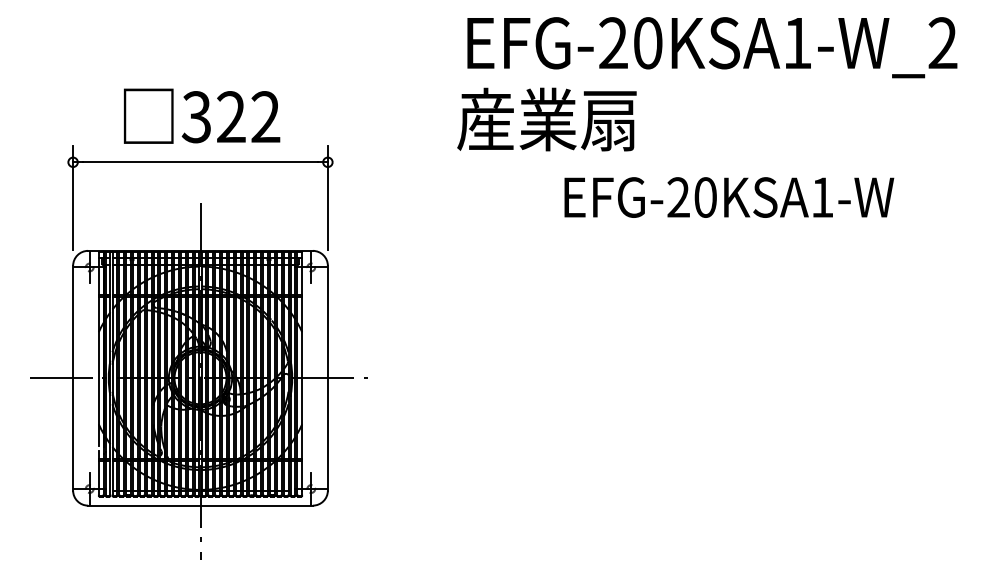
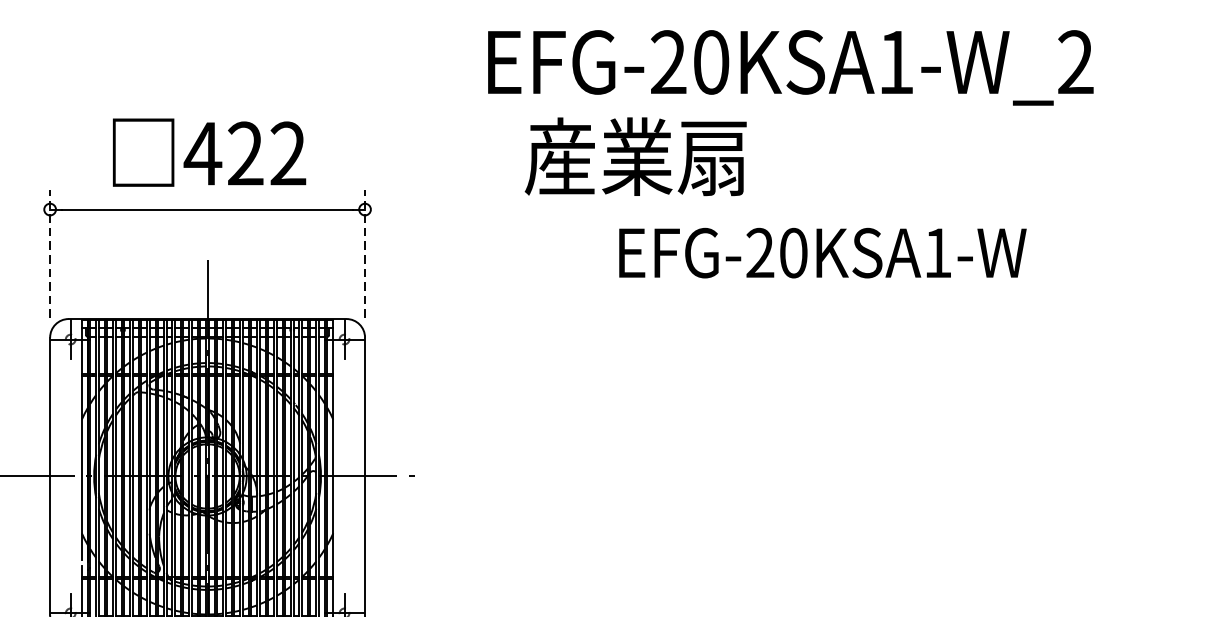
text: (712, 47) -> (790, 67), moved
text: (196, 117) -> (202, 154), 322 -> 422
text: (729, 197) -> (823, 253), moved
line: (73, 198) -> (50, 254), solid -> dashed
line: (327, 198) -> (364, 254), solid -> dashed

